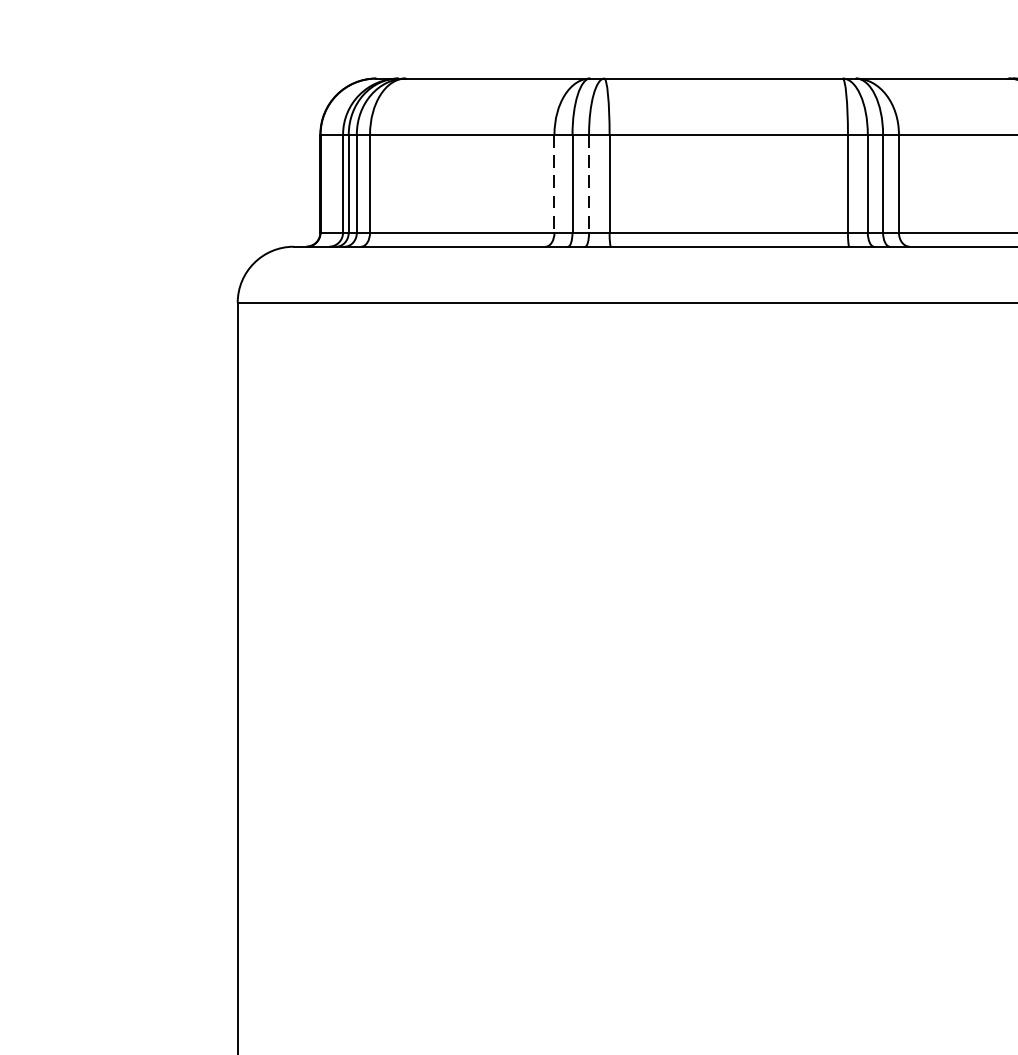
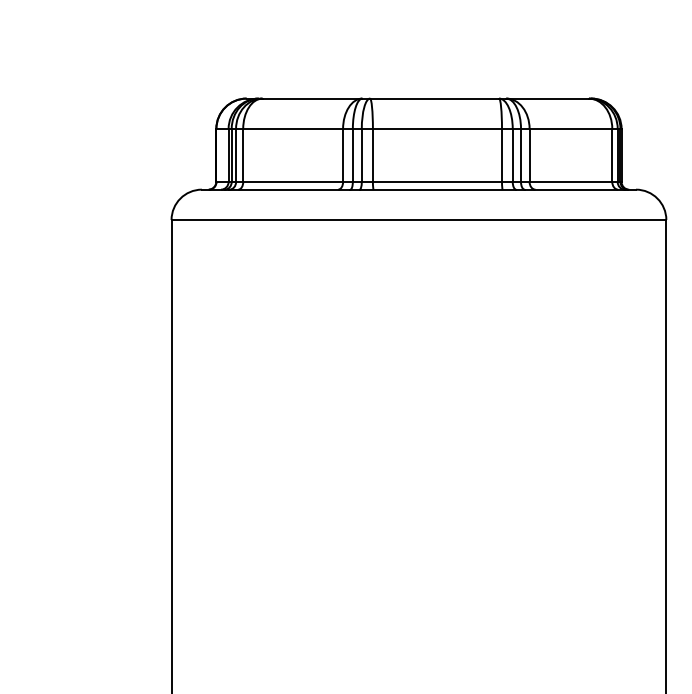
line: (555, 183) -> (343, 155), dashed -> solid
line: (588, 183) -> (361, 155), dashed -> solid

